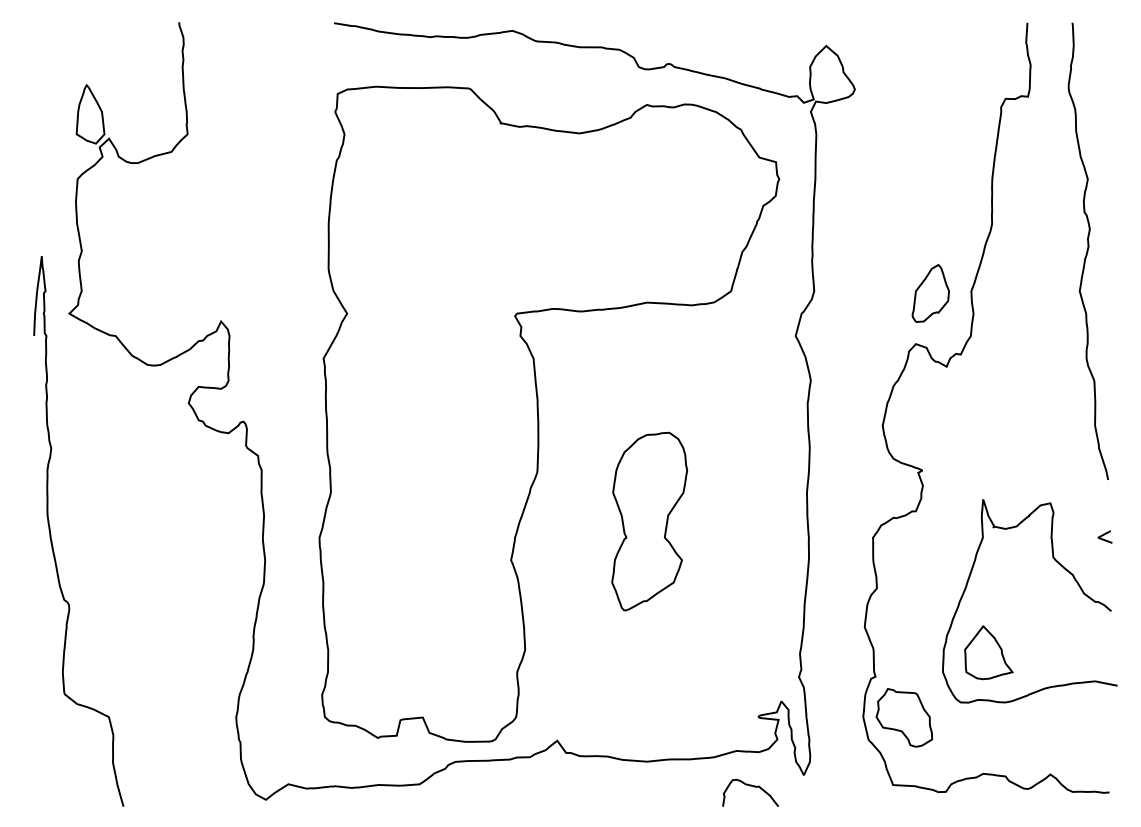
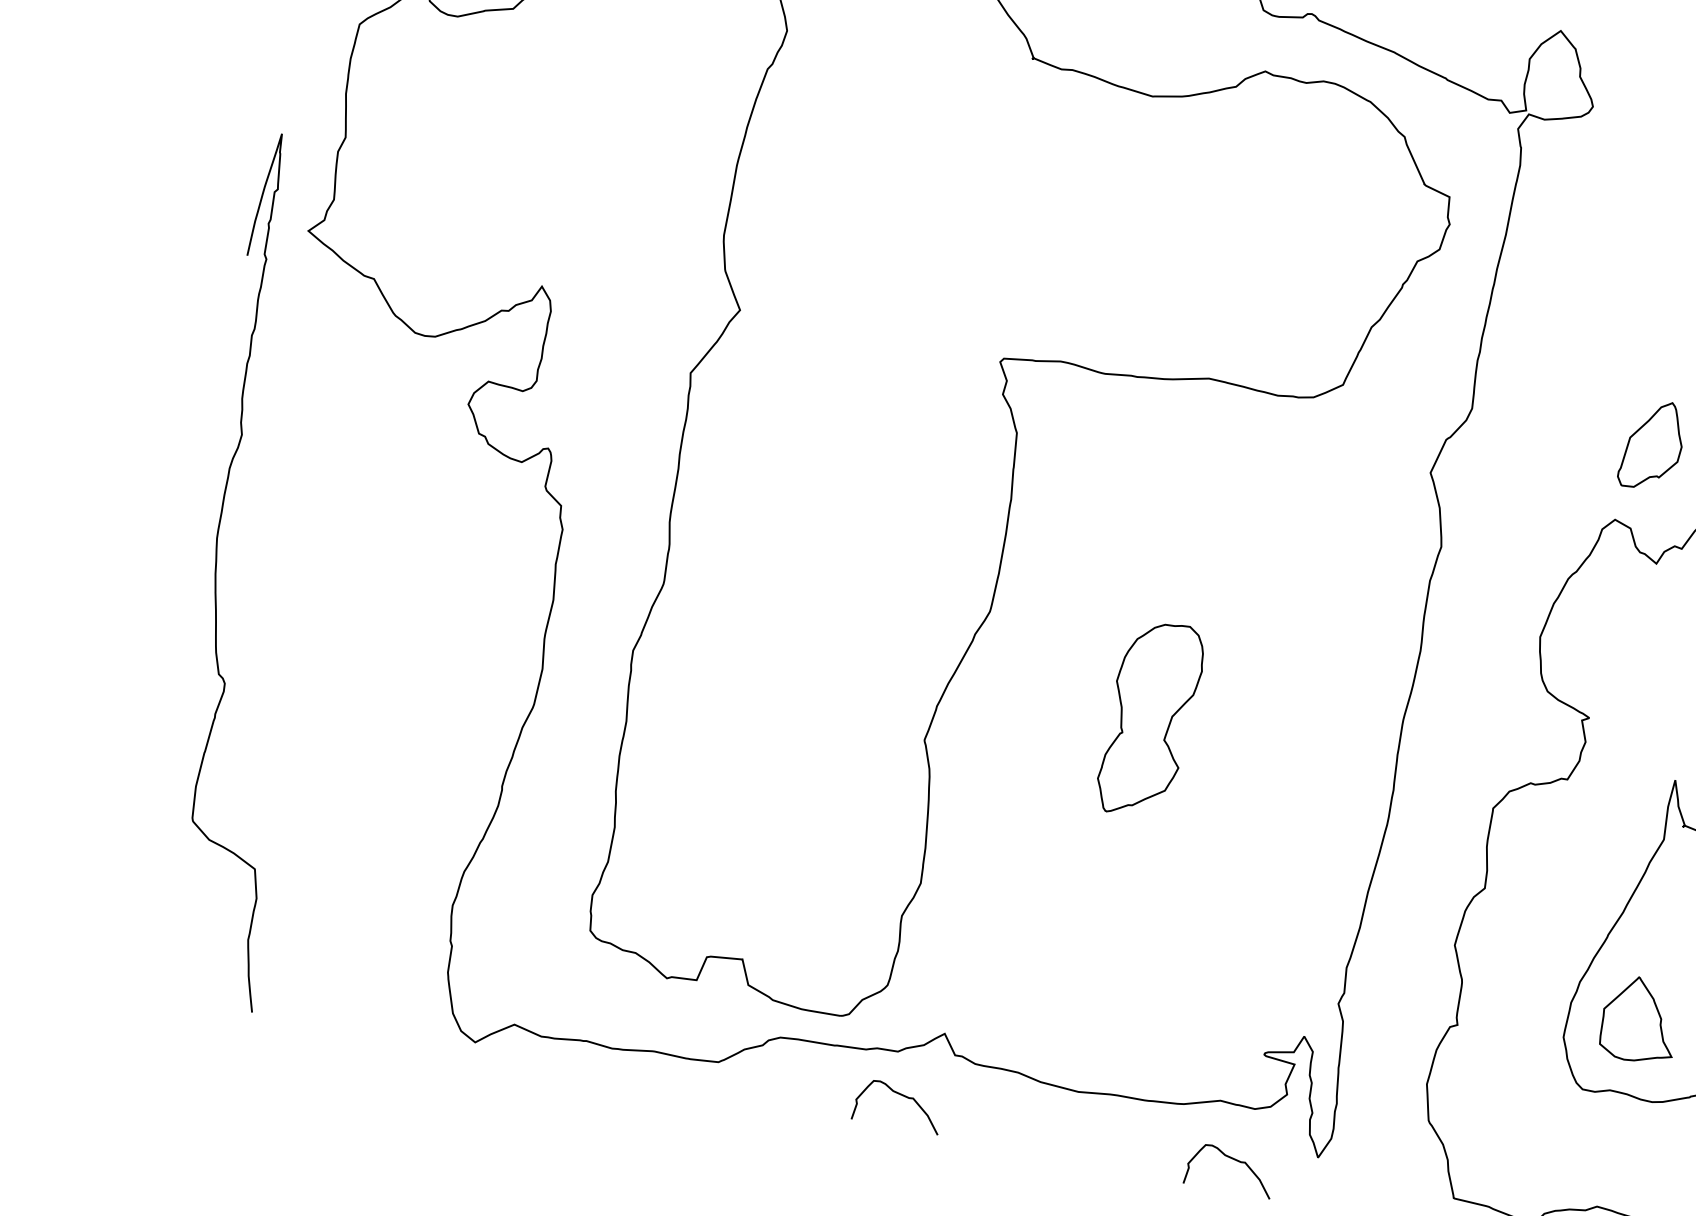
part: (649, 521) -> (1150, 719), size x0.7
part: (903, 717) -> (1489, 1096), removed
curve: (539, 785) -> (904, 1098), added

